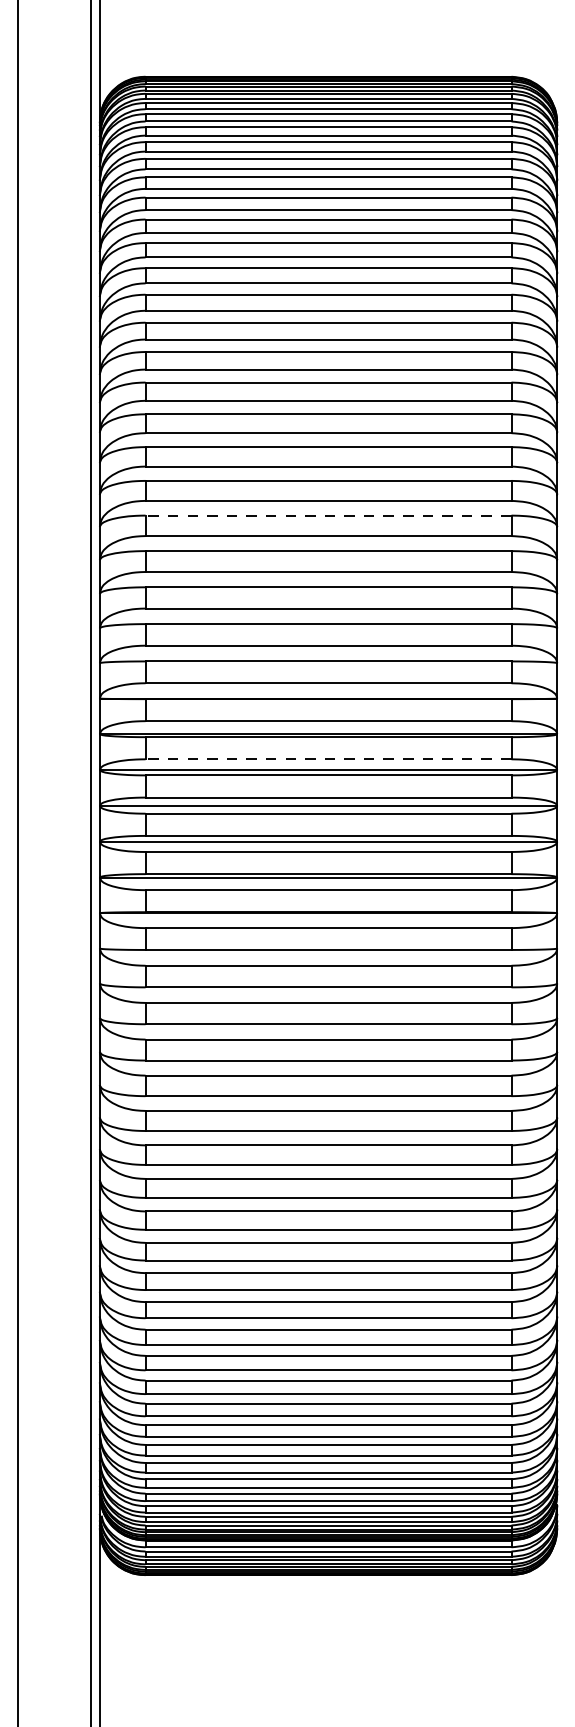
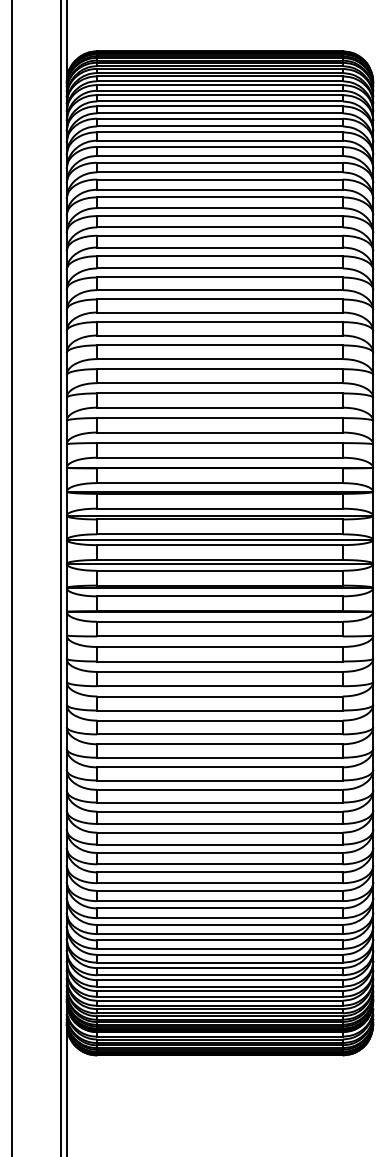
line: (327, 515) -> (219, 345), dashed -> solid
line: (327, 759) -> (219, 508), dashed -> solid

